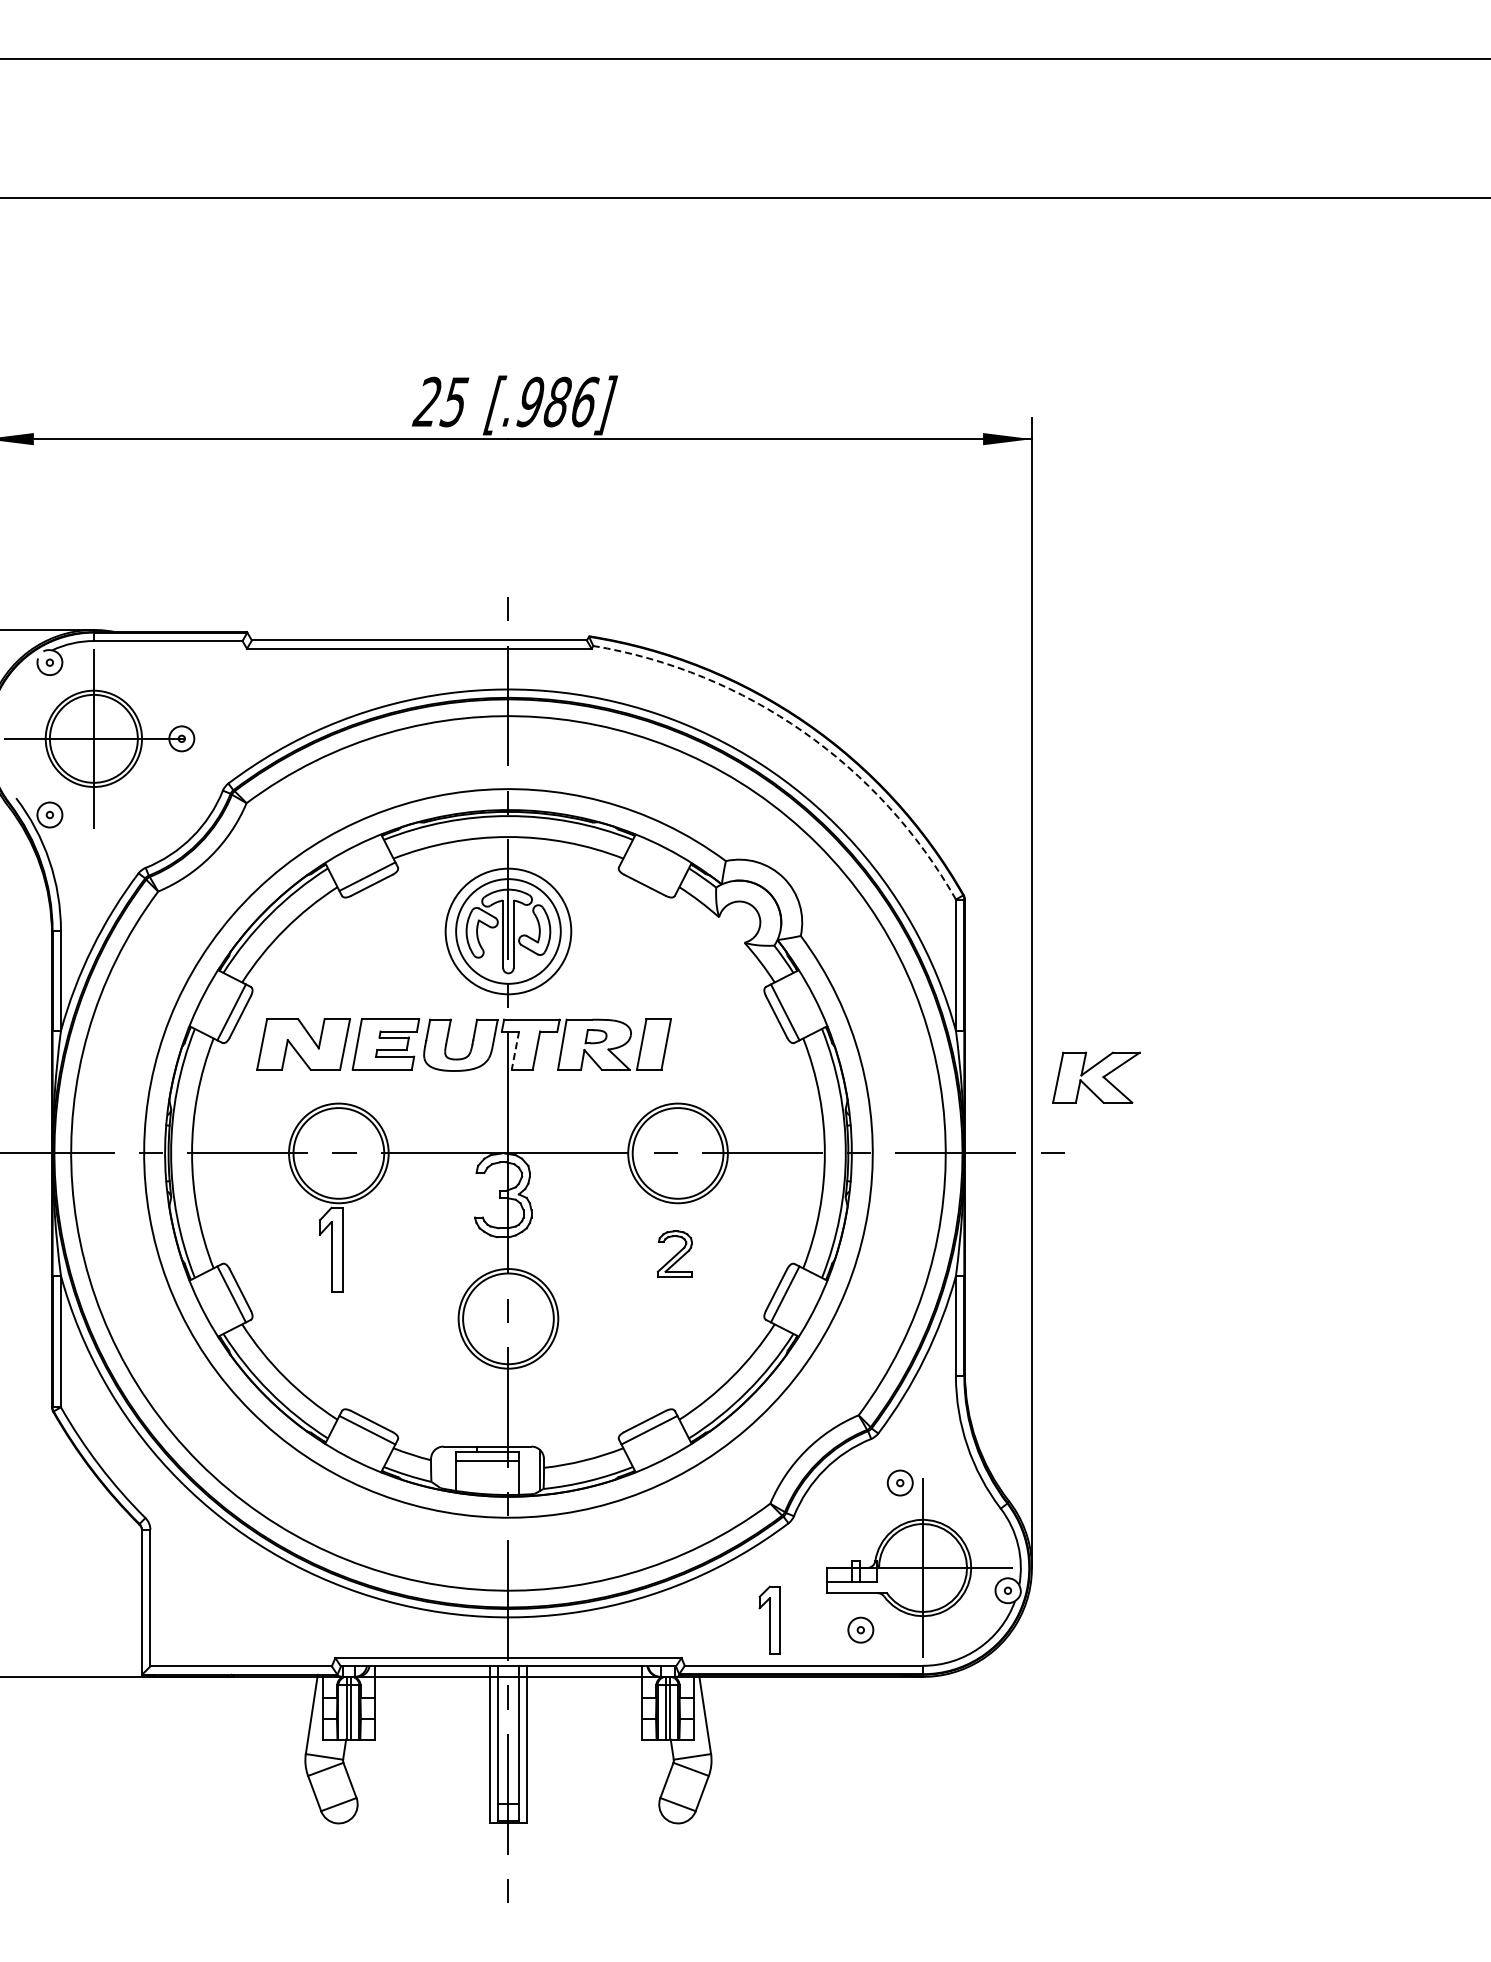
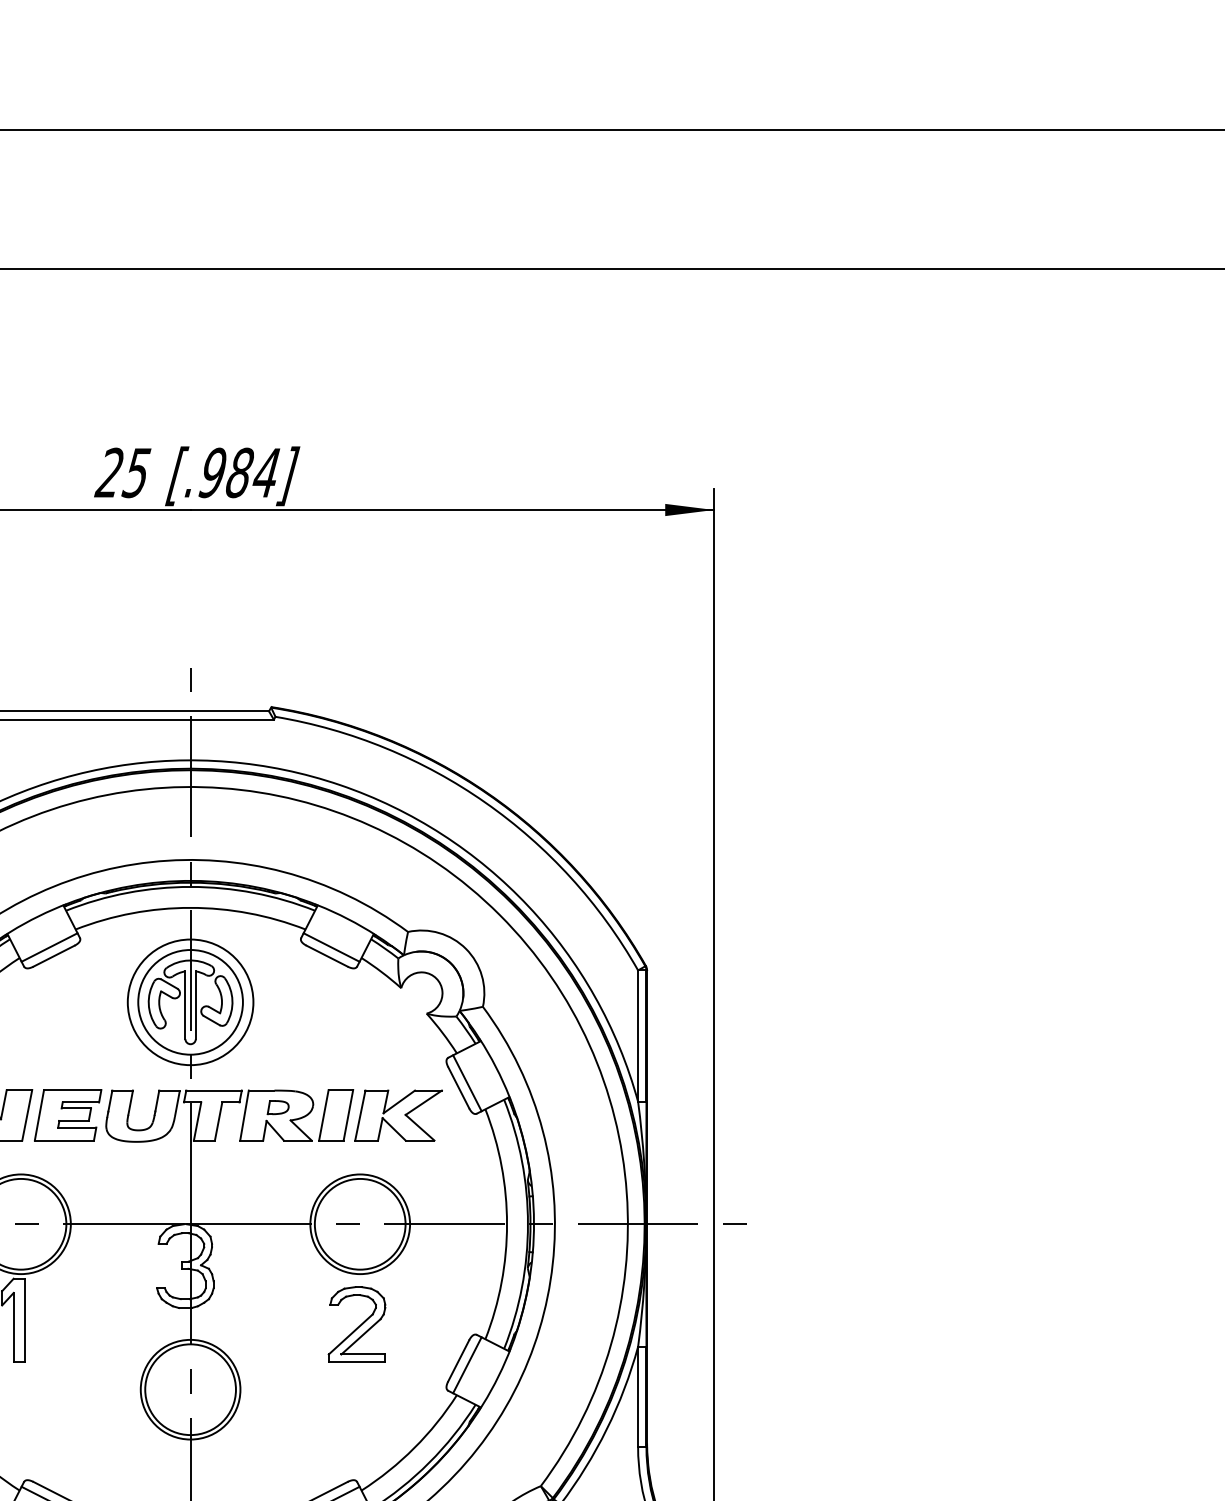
text: (584, 401) -> (266, 472), [.986] -> [.984]
arc: (803, 731) -> (485, 802), dashed -> solid
line: (649, 876) -> (331, 947), added
line: (515, 1051) -> (197, 1122), dashed -> solid
part: (1096, 1077) -> (398, 1115), moved
part: (674, 1253) -> (356, 1324), size x1.67

